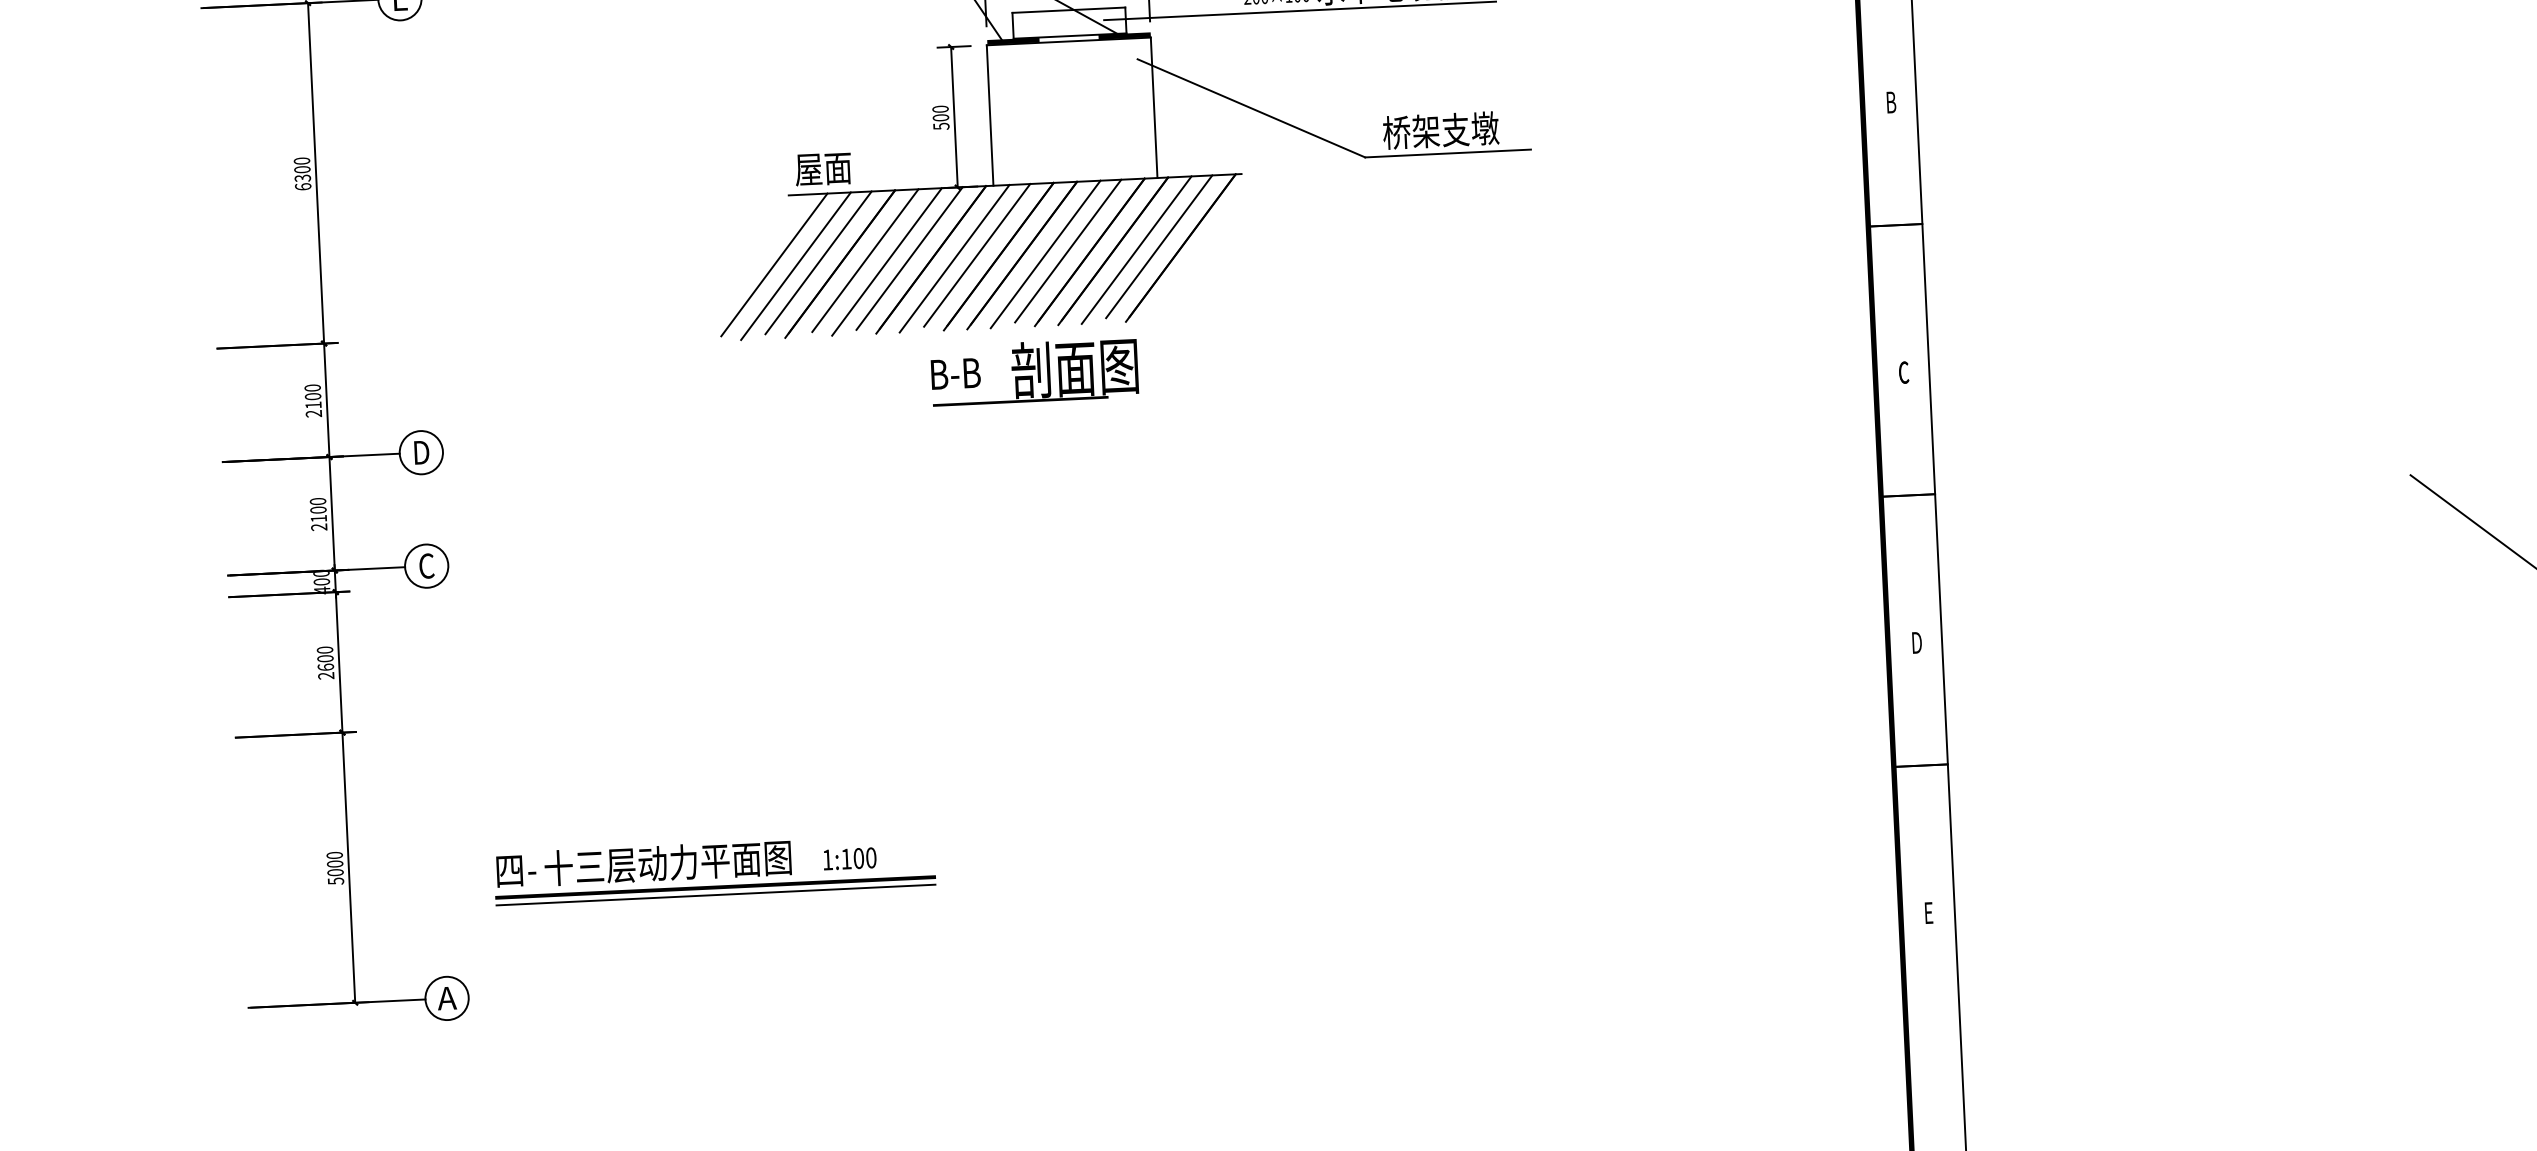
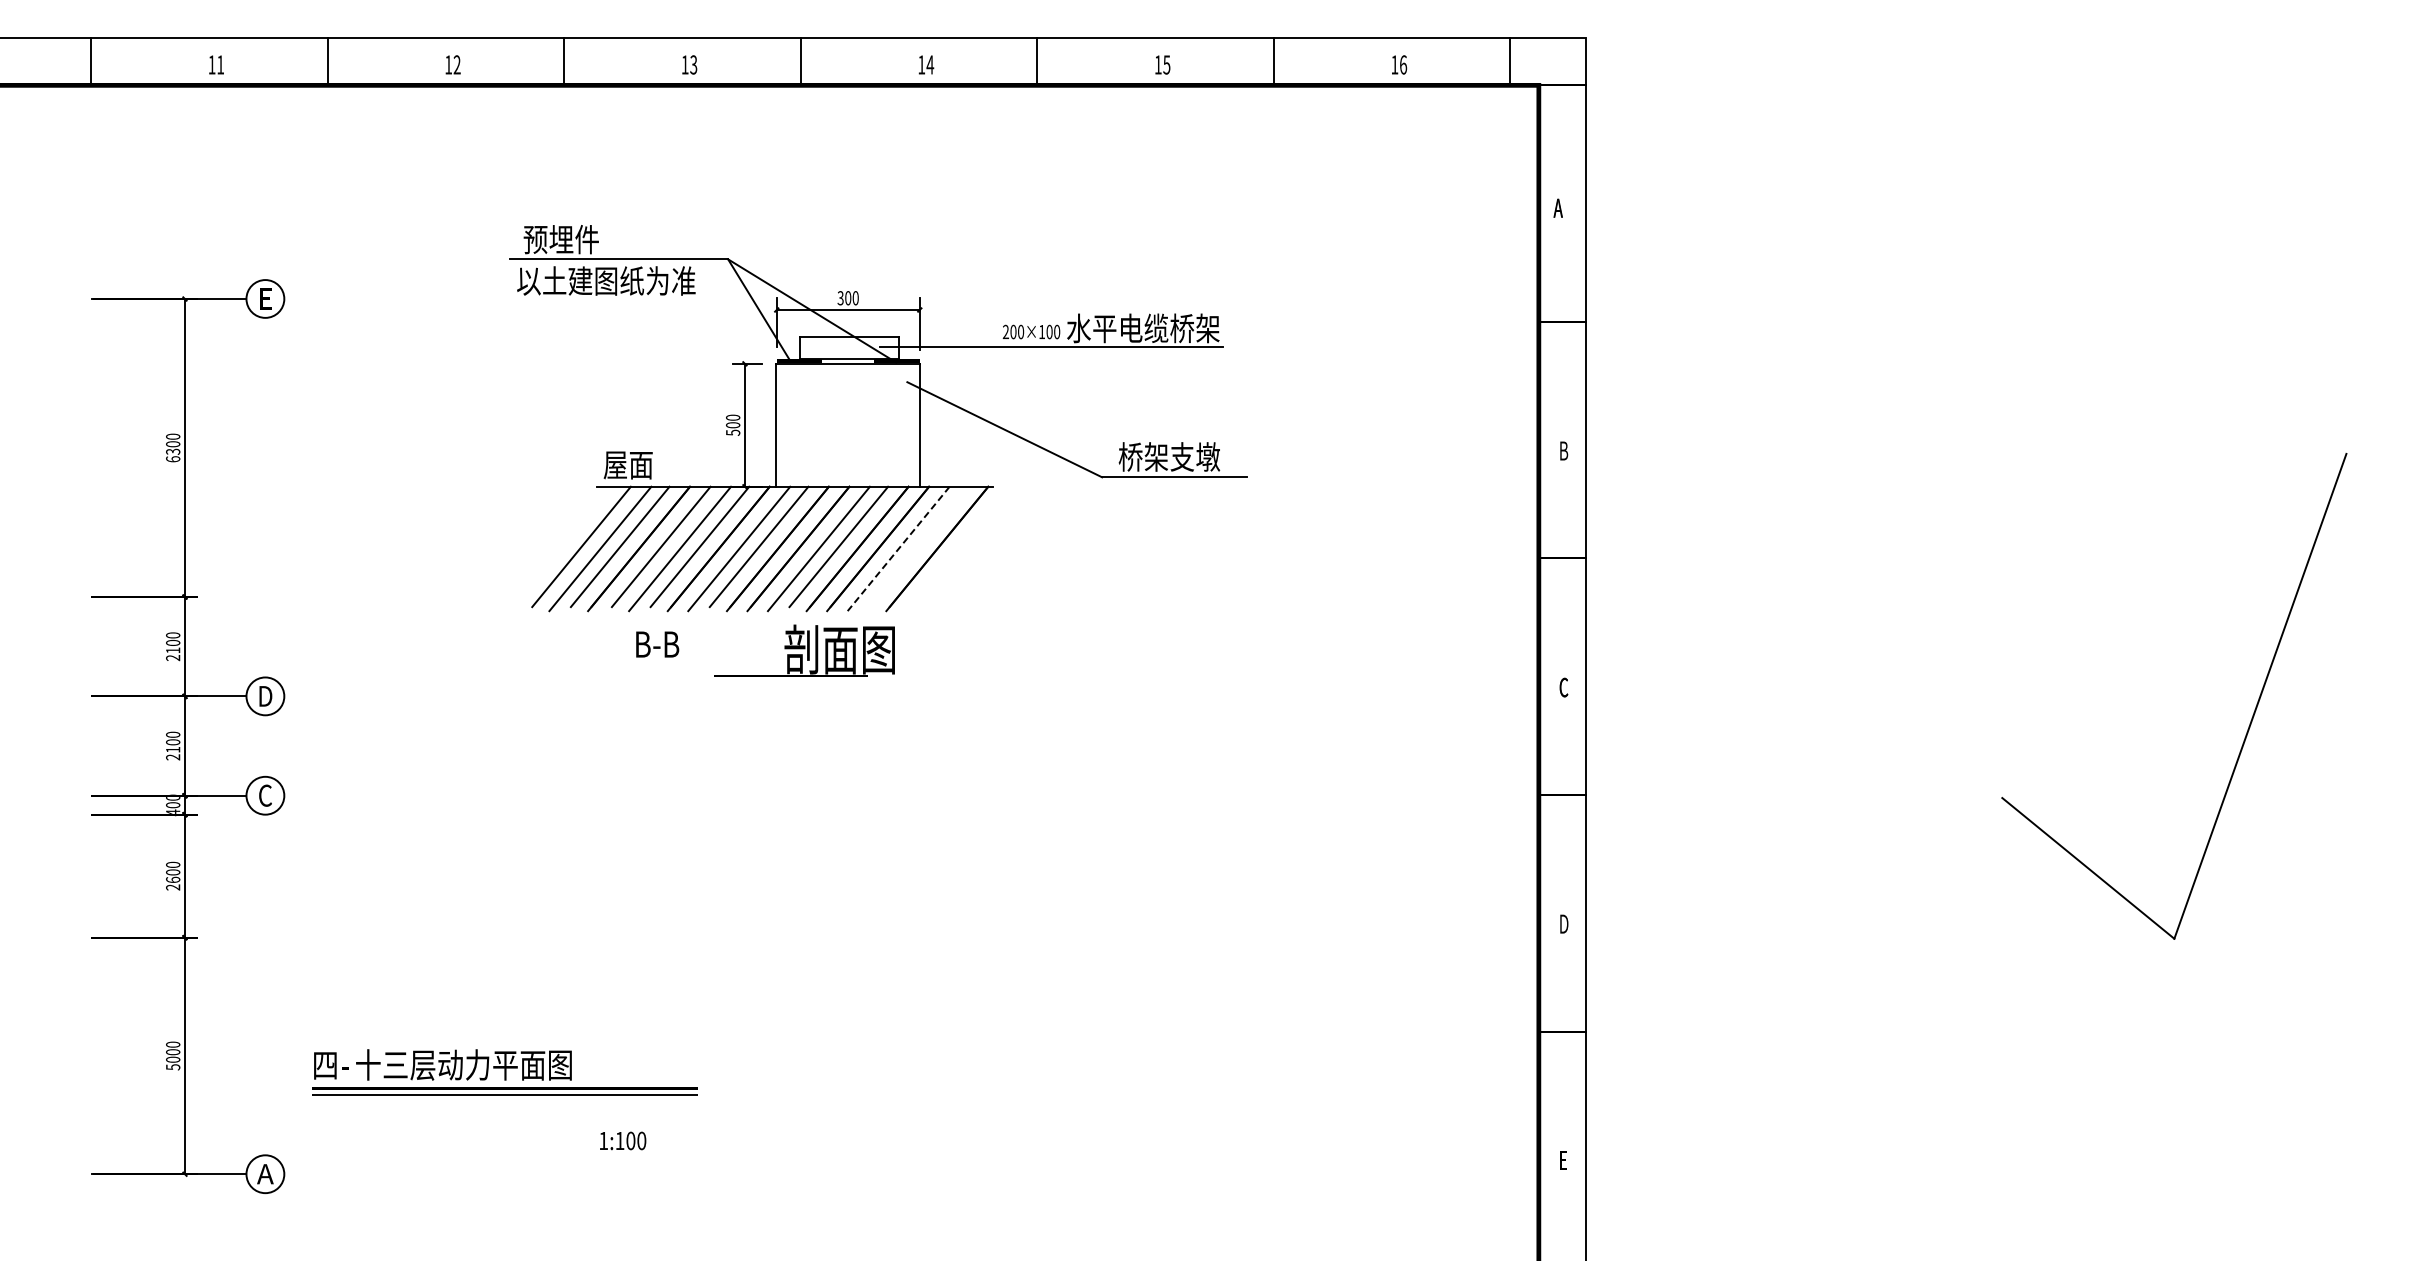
line: (1159, 246) -> (918, 546), removed
line: (1136, 250) -> (898, 549), solid -> dashed
text: (955, 373) -> (657, 644), moved
text: (850, 858) -> (623, 1140), moved

